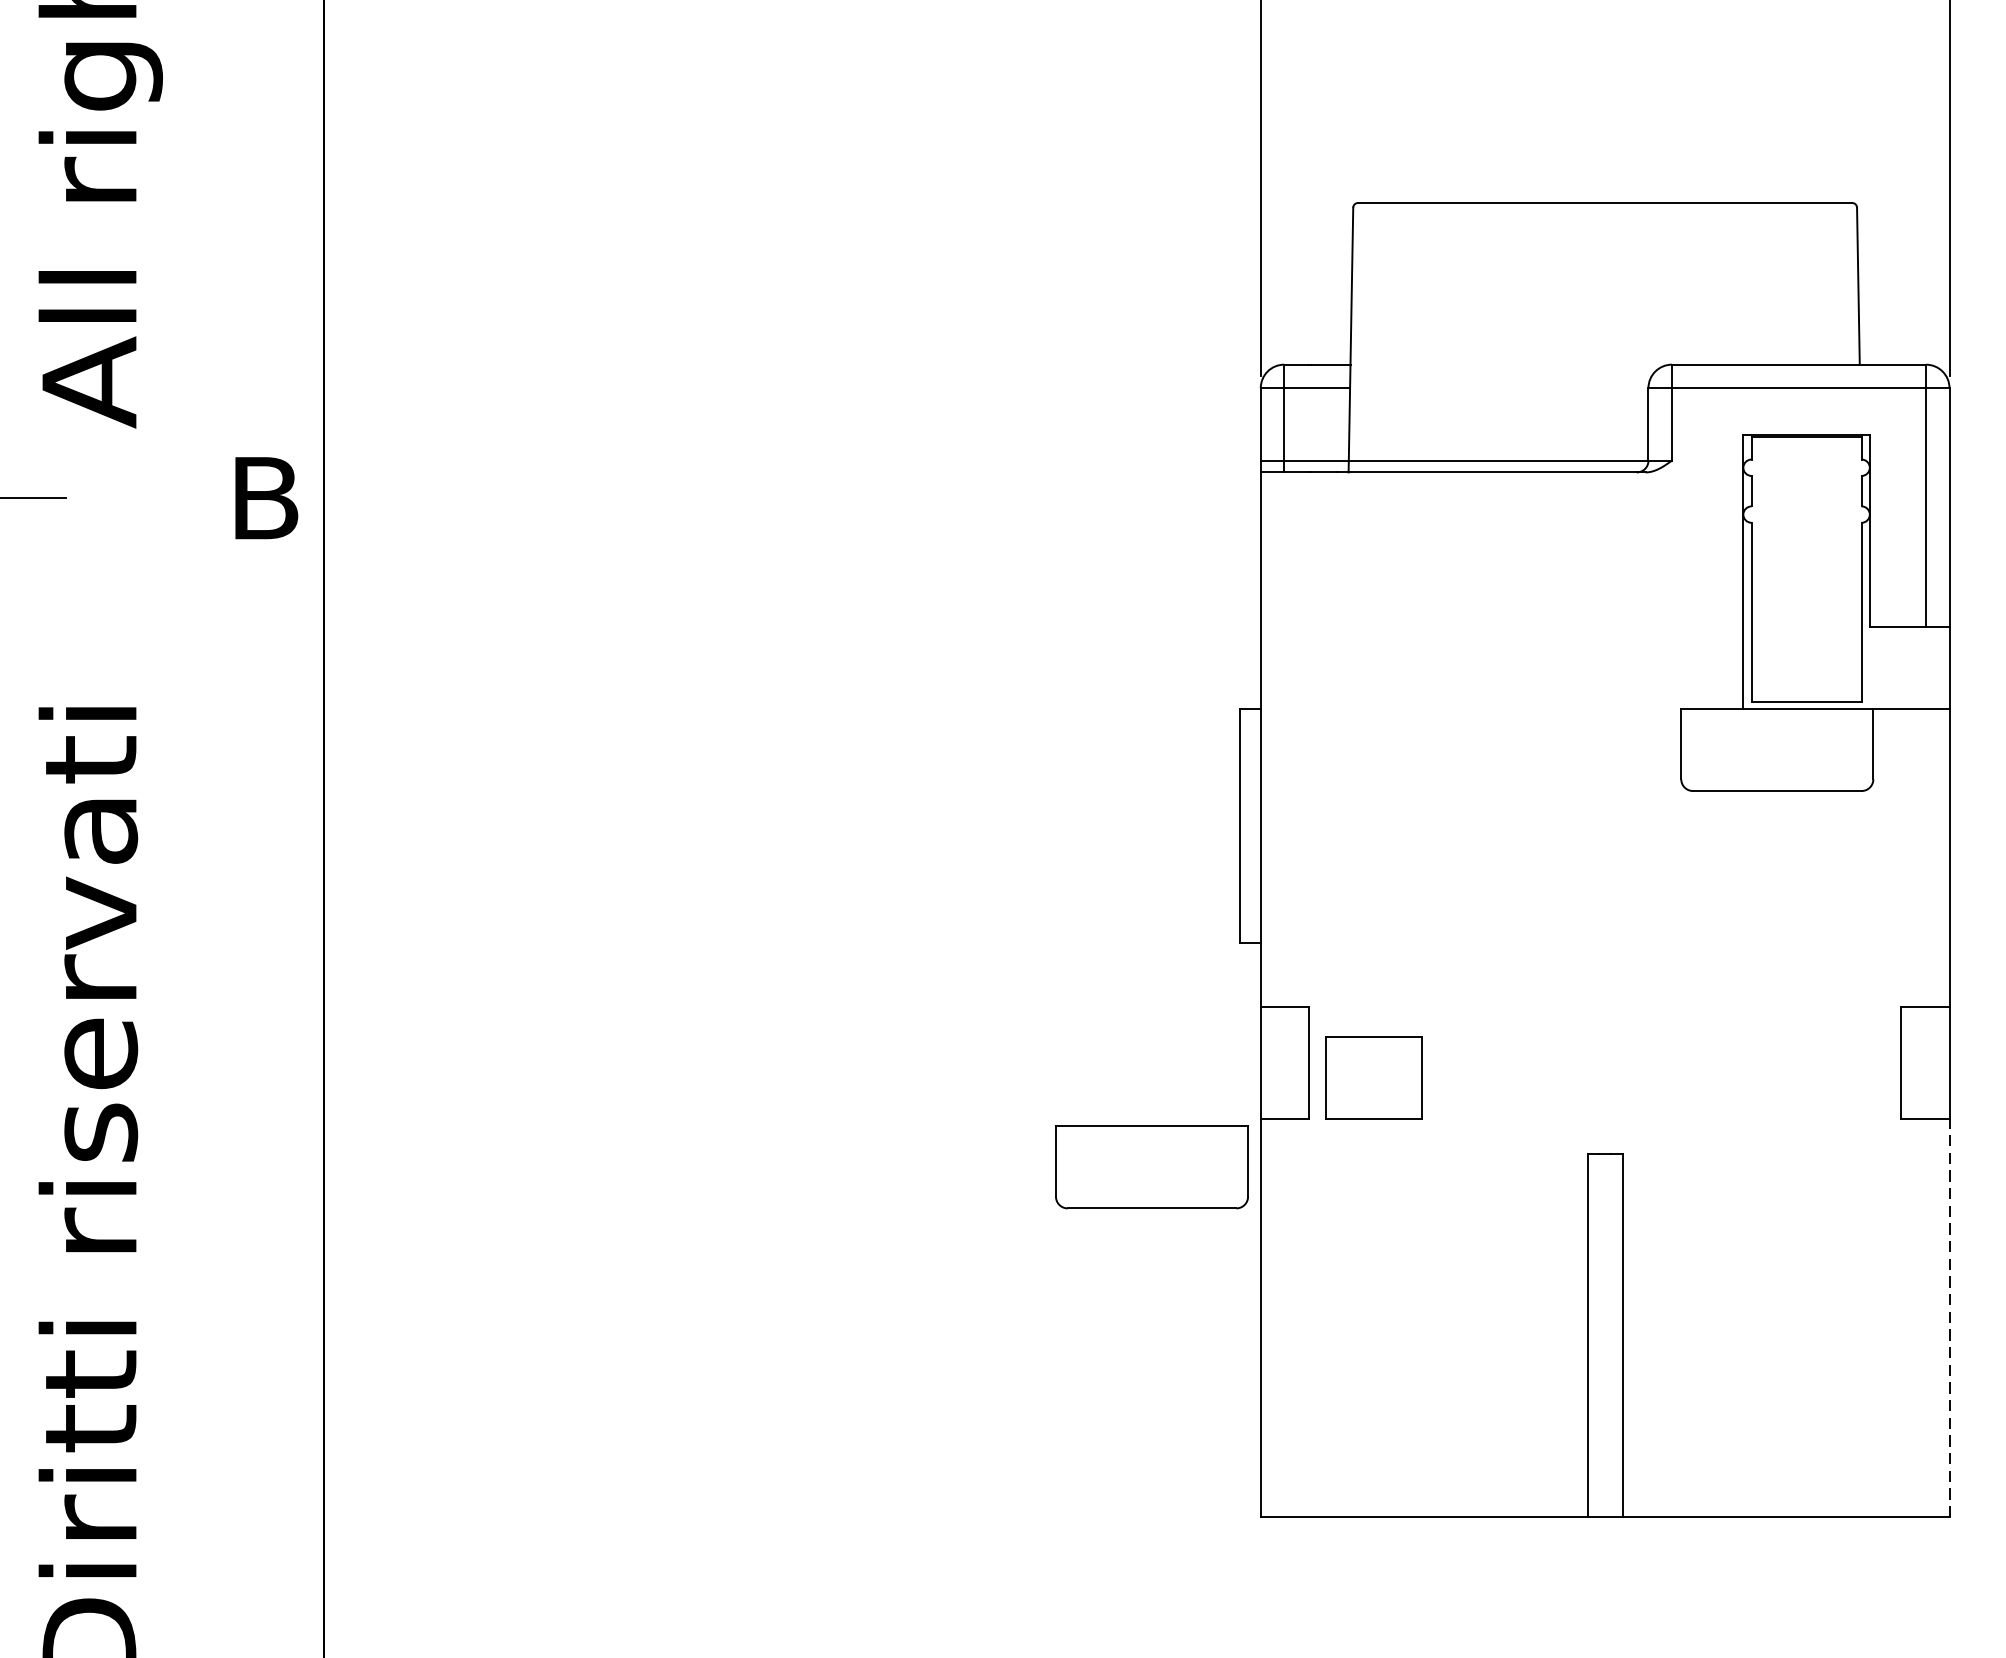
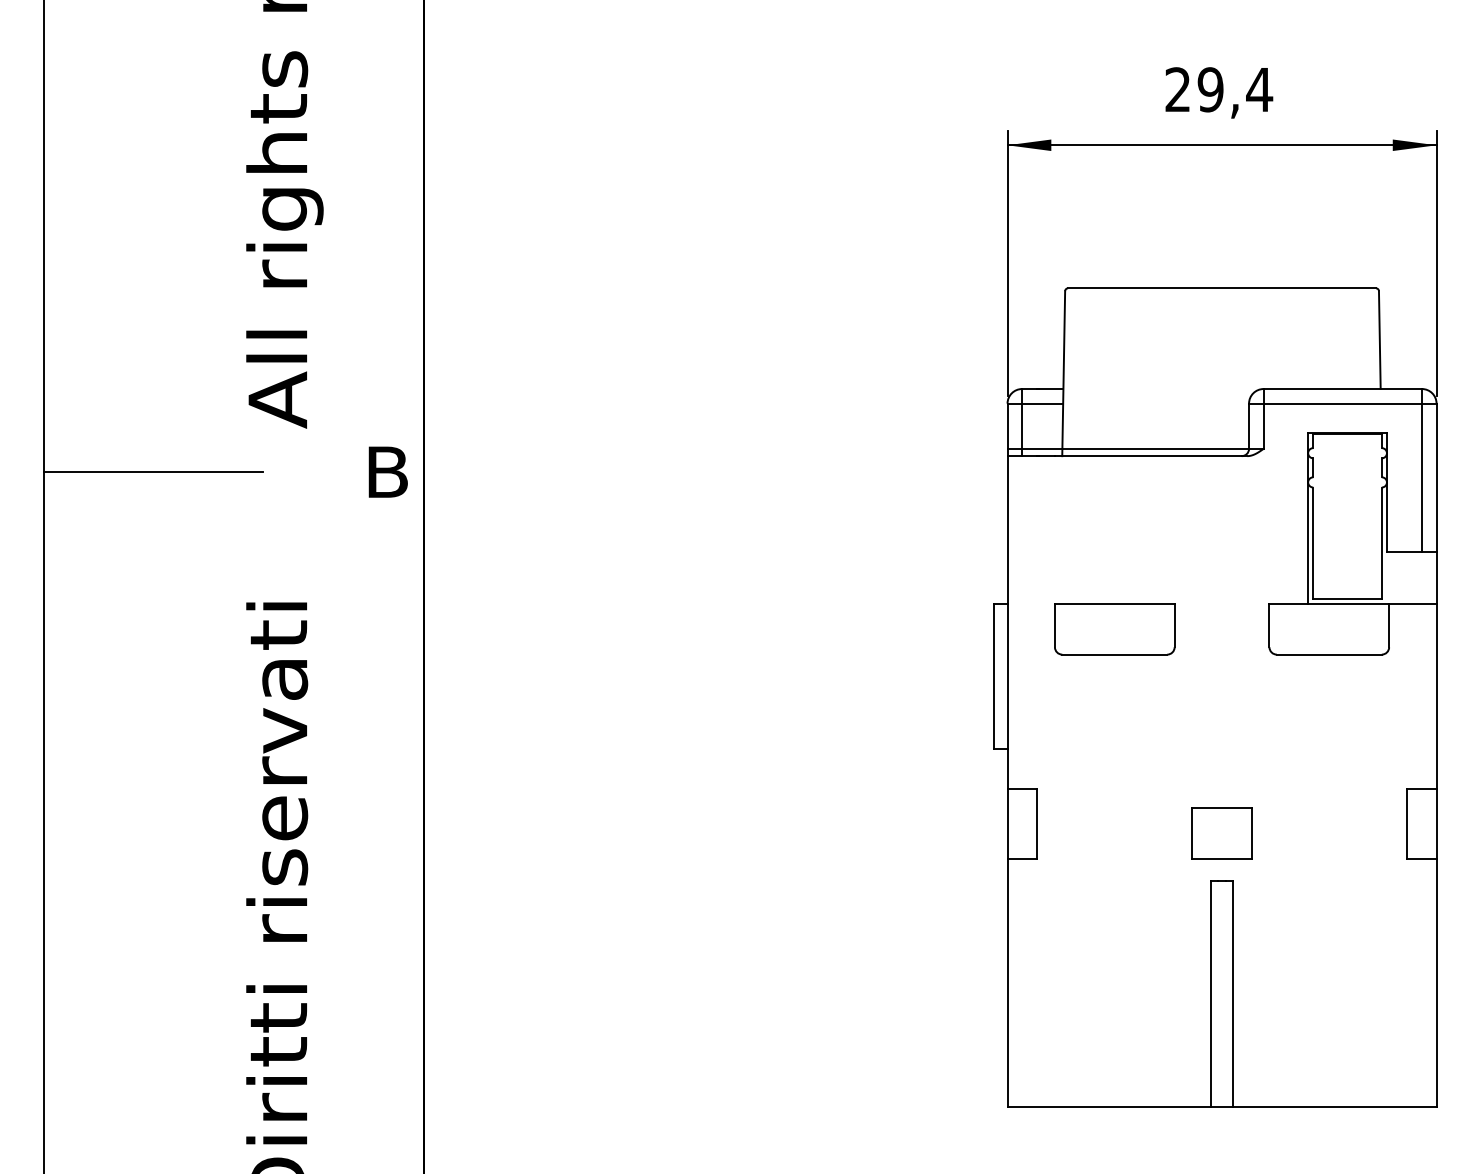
part: (1373, 1078) -> (1221, 833), moved
part: (1151, 1168) -> (1114, 629), moved
line: (1949, 1317) -> (1436, 982), dashed -> solid

